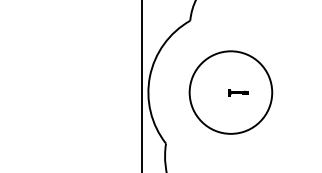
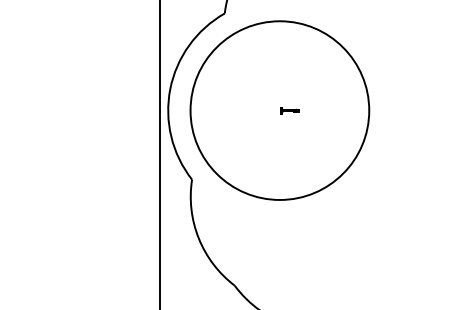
circle: (230, 92) -> (279, 110), size x1.6
part: (238, 92) -> (289, 110), size x0.7

